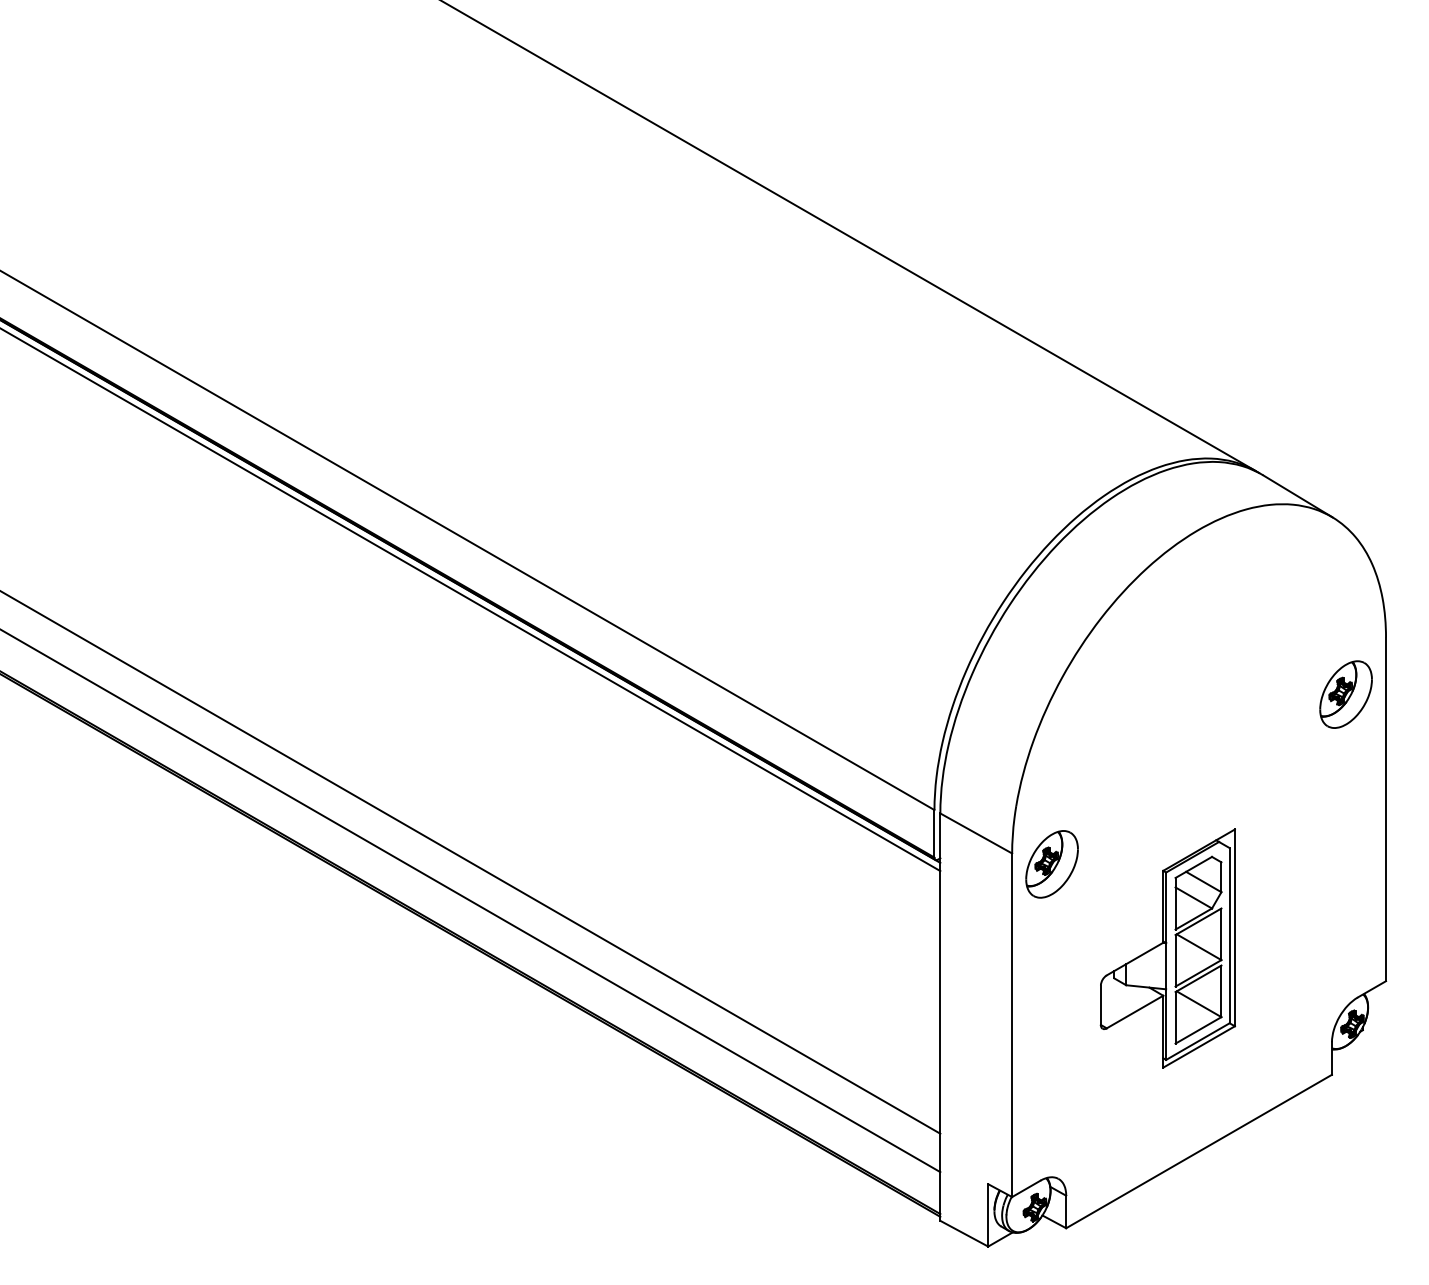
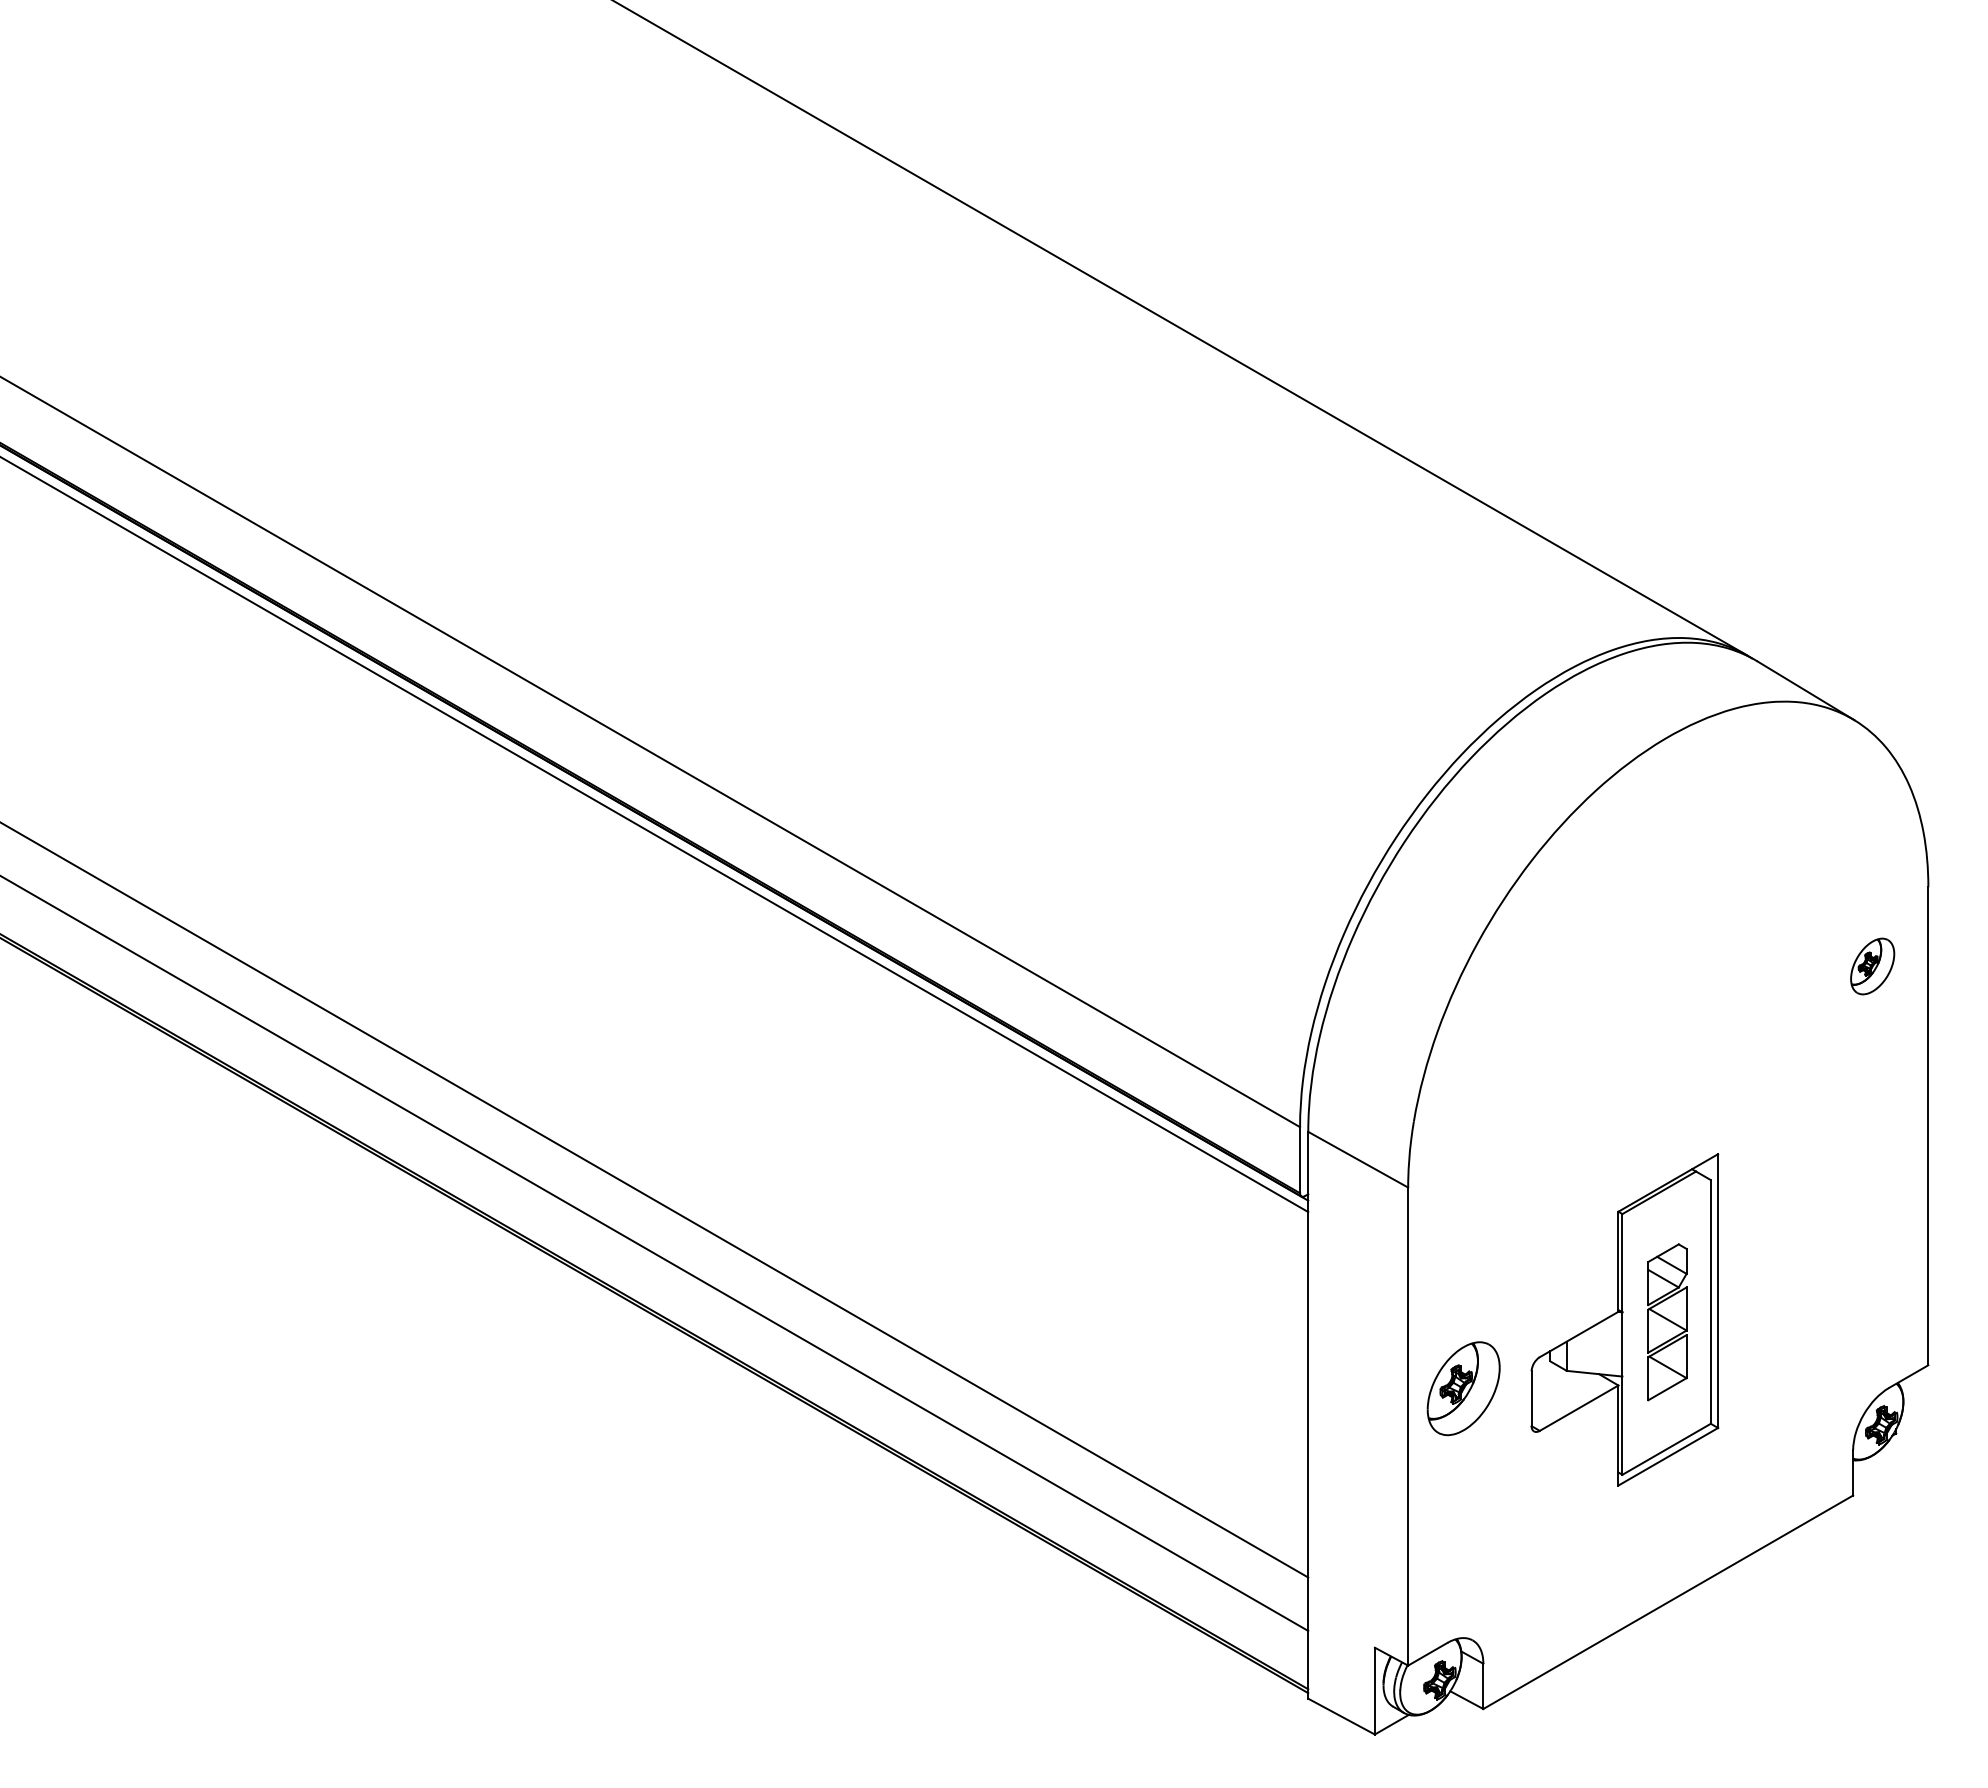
part: (1345, 694) -> (1872, 966), size x0.6
part: (1051, 864) -> (1463, 1388), moved
part: (1198, 950) -> (1667, 1322), size x0.6

